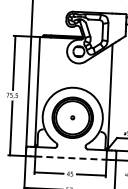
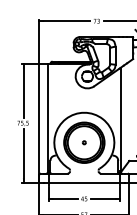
line: (71, 158) -> (84, 183), dashed -> solid

